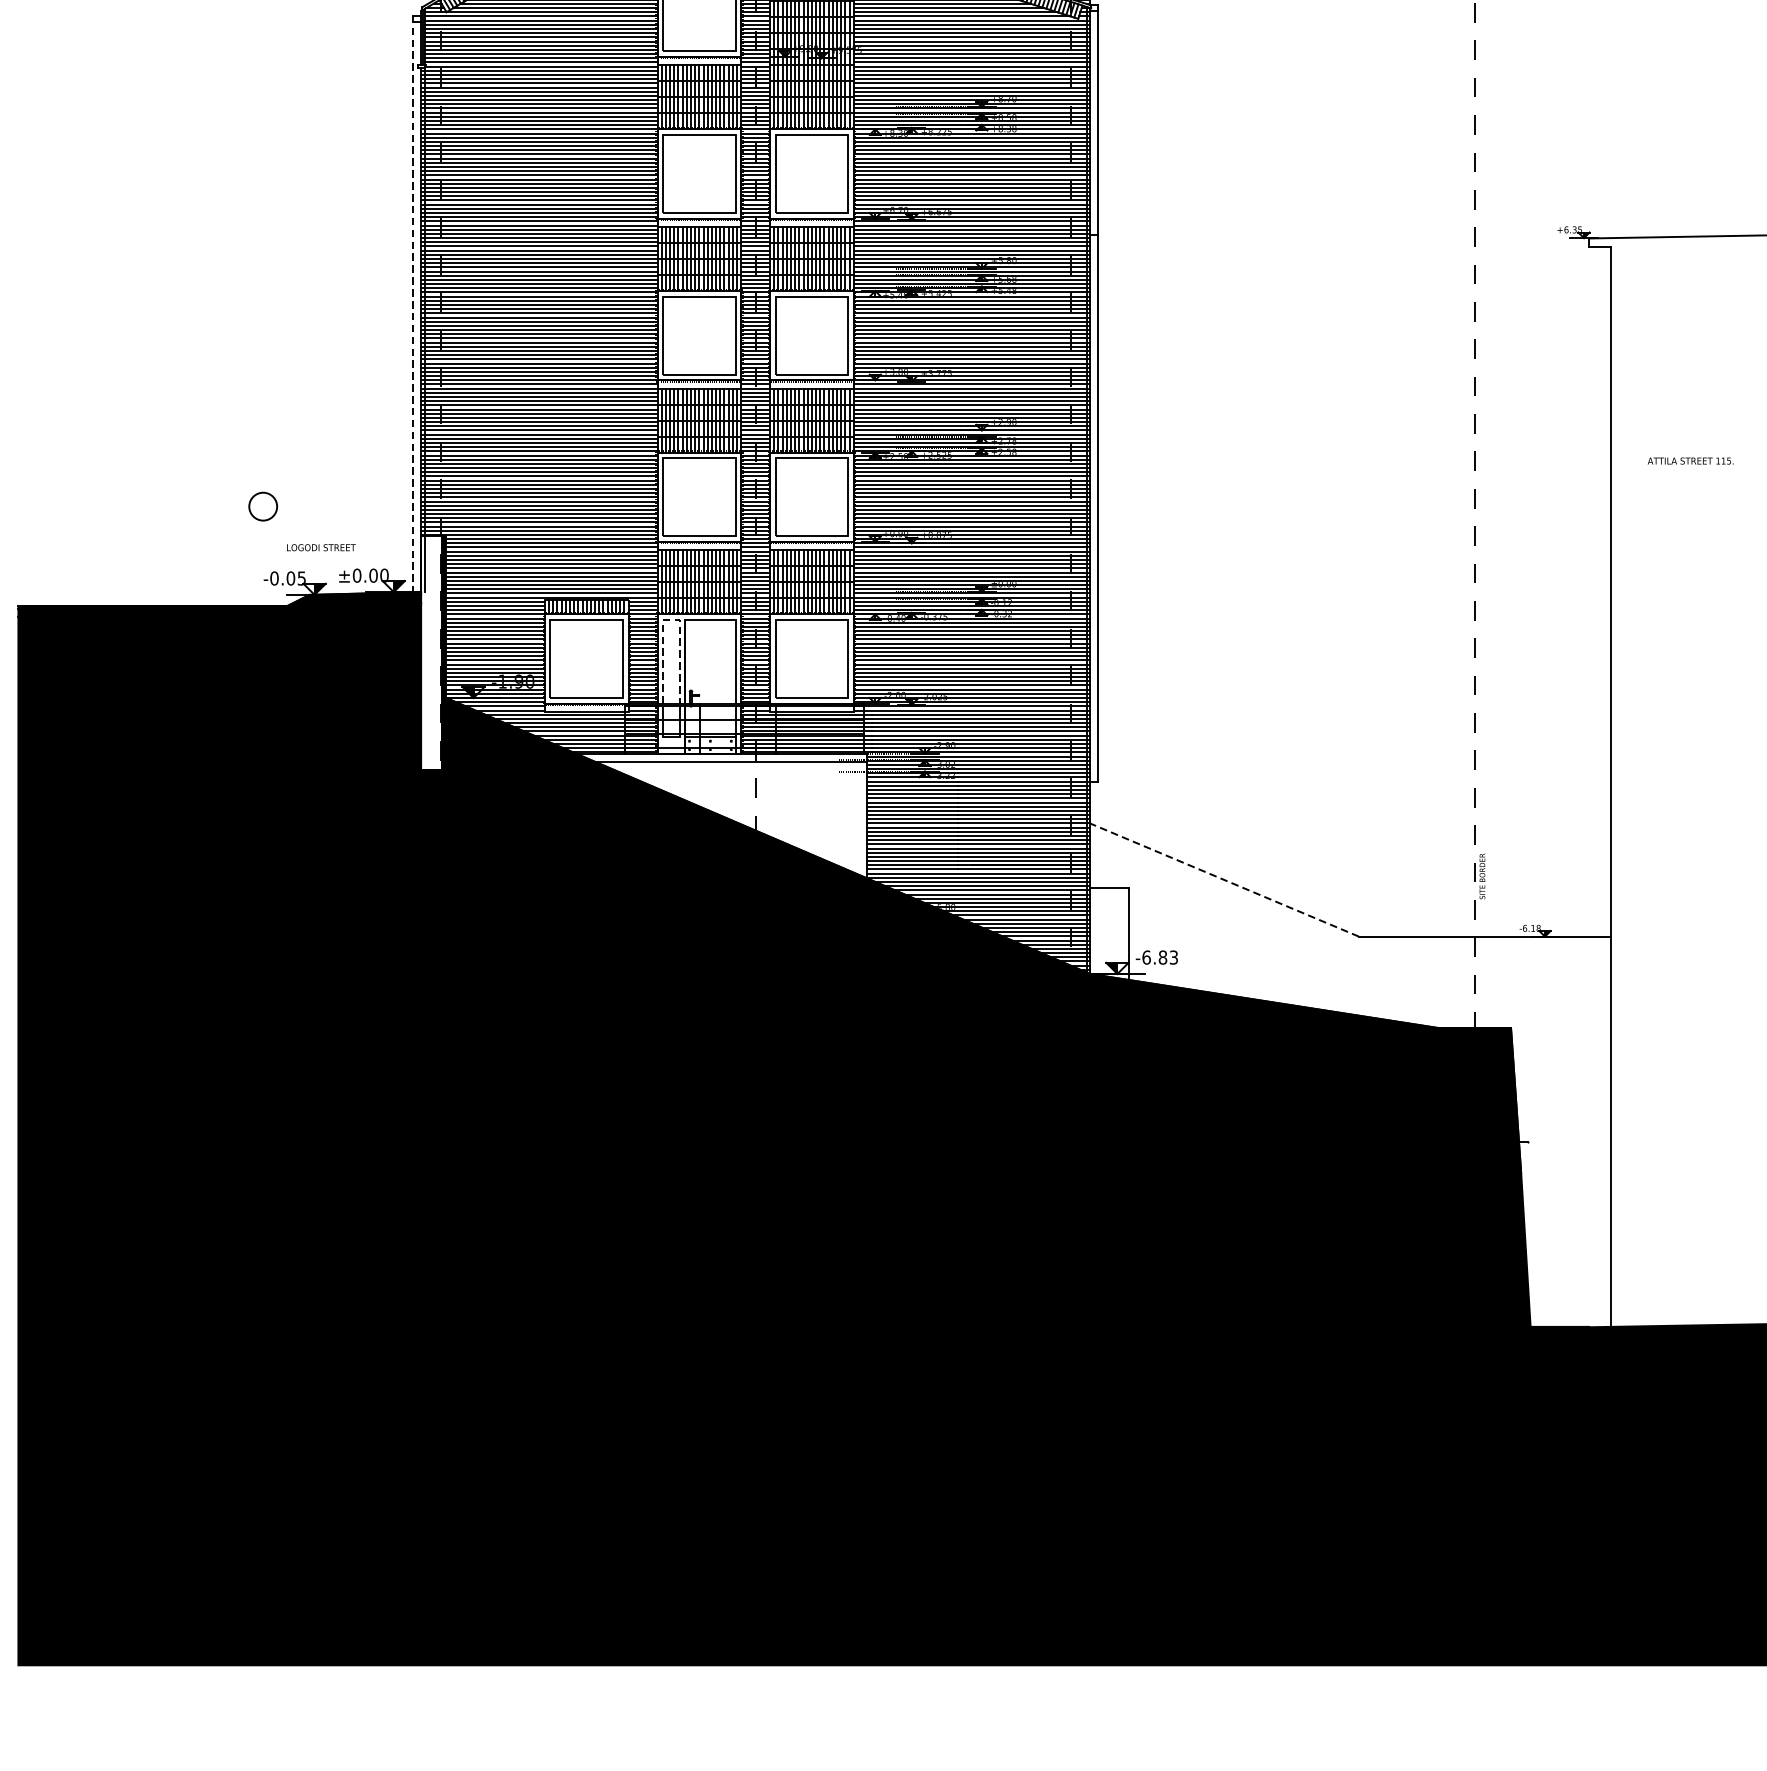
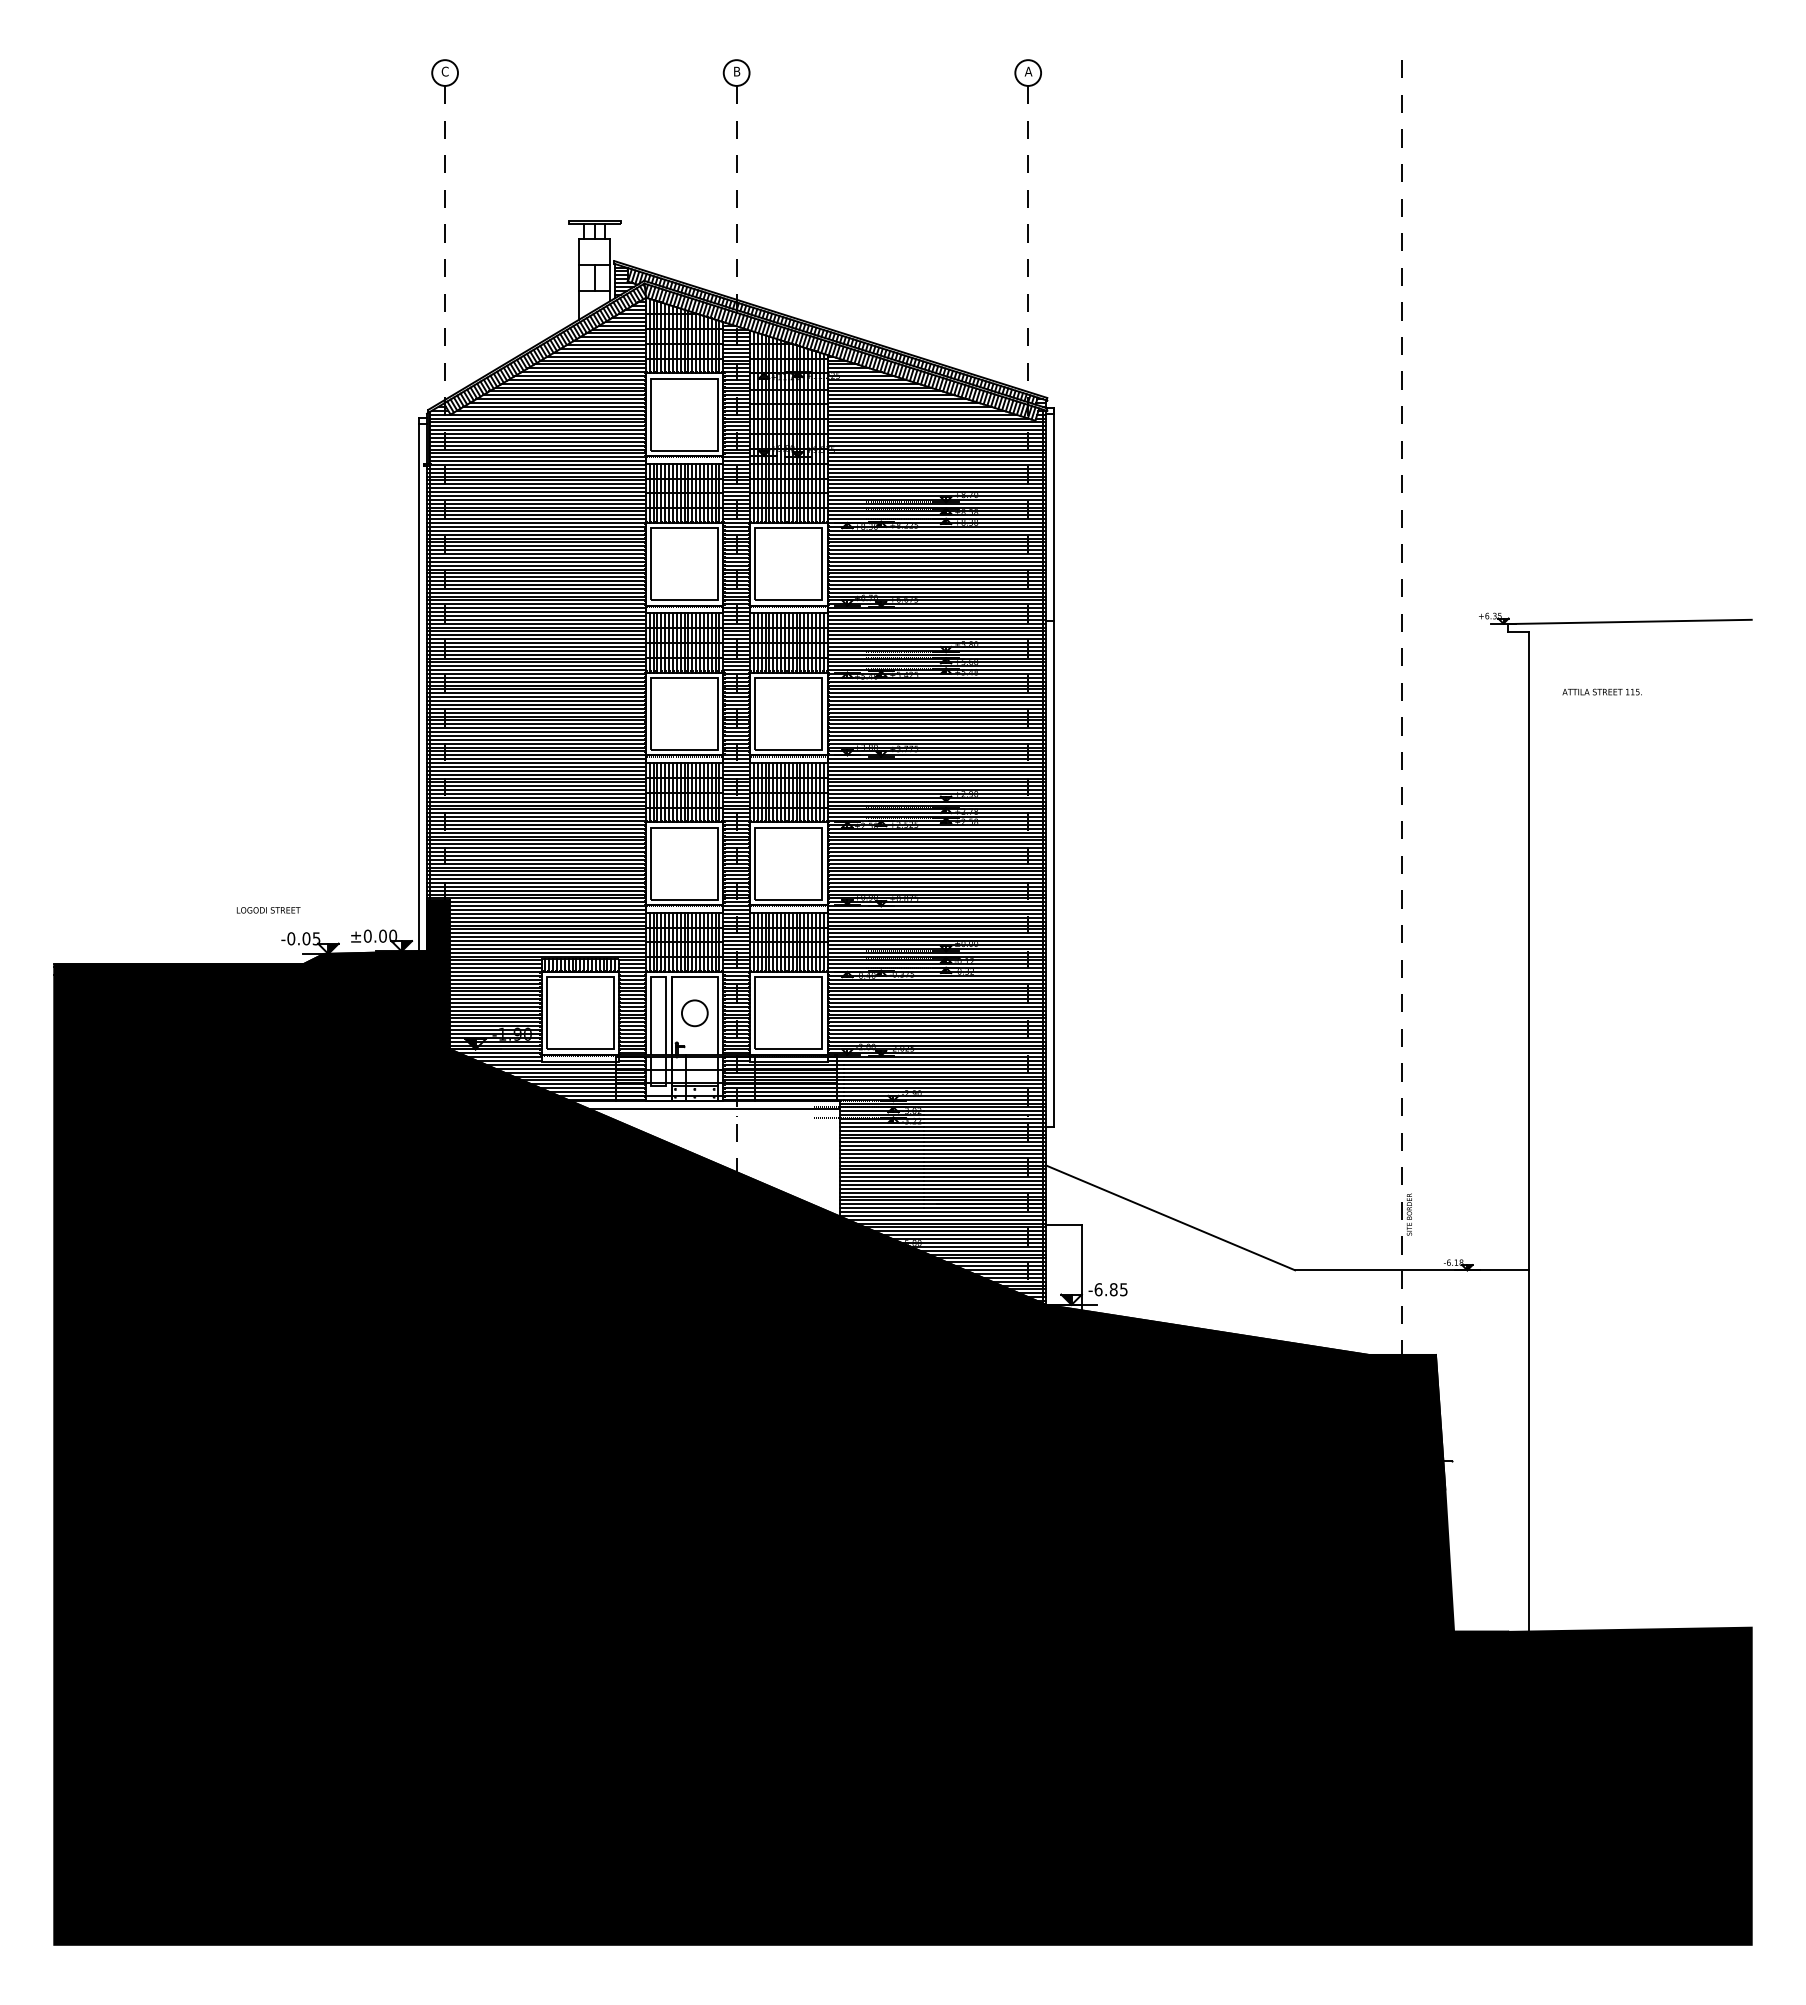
line: (412, 303) -> (419, 684), dashed -> solid
text: (1689, 460) -> (1601, 691), moved
circle: (262, 506) -> (694, 1013), moved
text: (321, 547) -> (268, 910), moved
line: (671, 620) -> (658, 977), dashed -> solid
fill: (431, 652) -> (436, 1007), added
line: (1224, 879) -> (1170, 1217), dashed -> solid
text: (1173, 957) -> (1123, 1289), -6.83 -> -6.85

